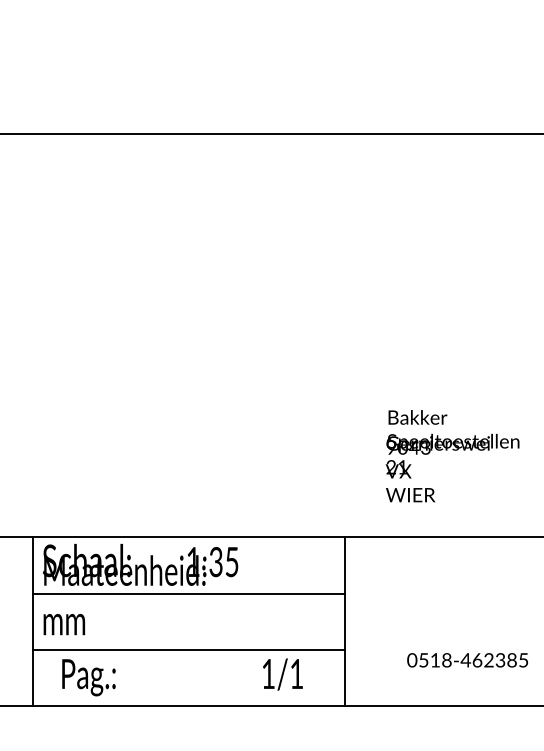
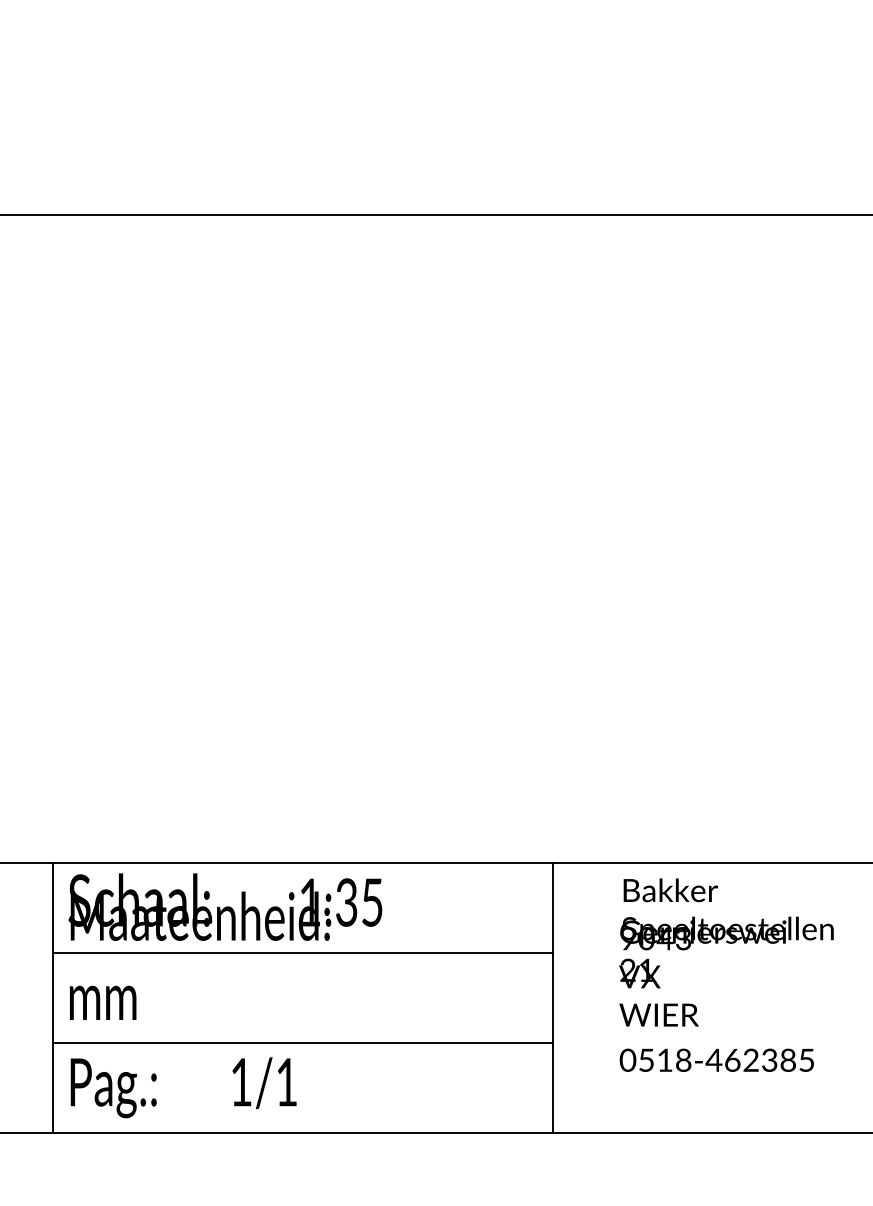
text: (452, 456) -> (726, 953), moved
text: (467, 660) -> (716, 1060), moved
text: (282, 674) -> (263, 1083), moved
text: (88, 677) -> (112, 1087), moved

